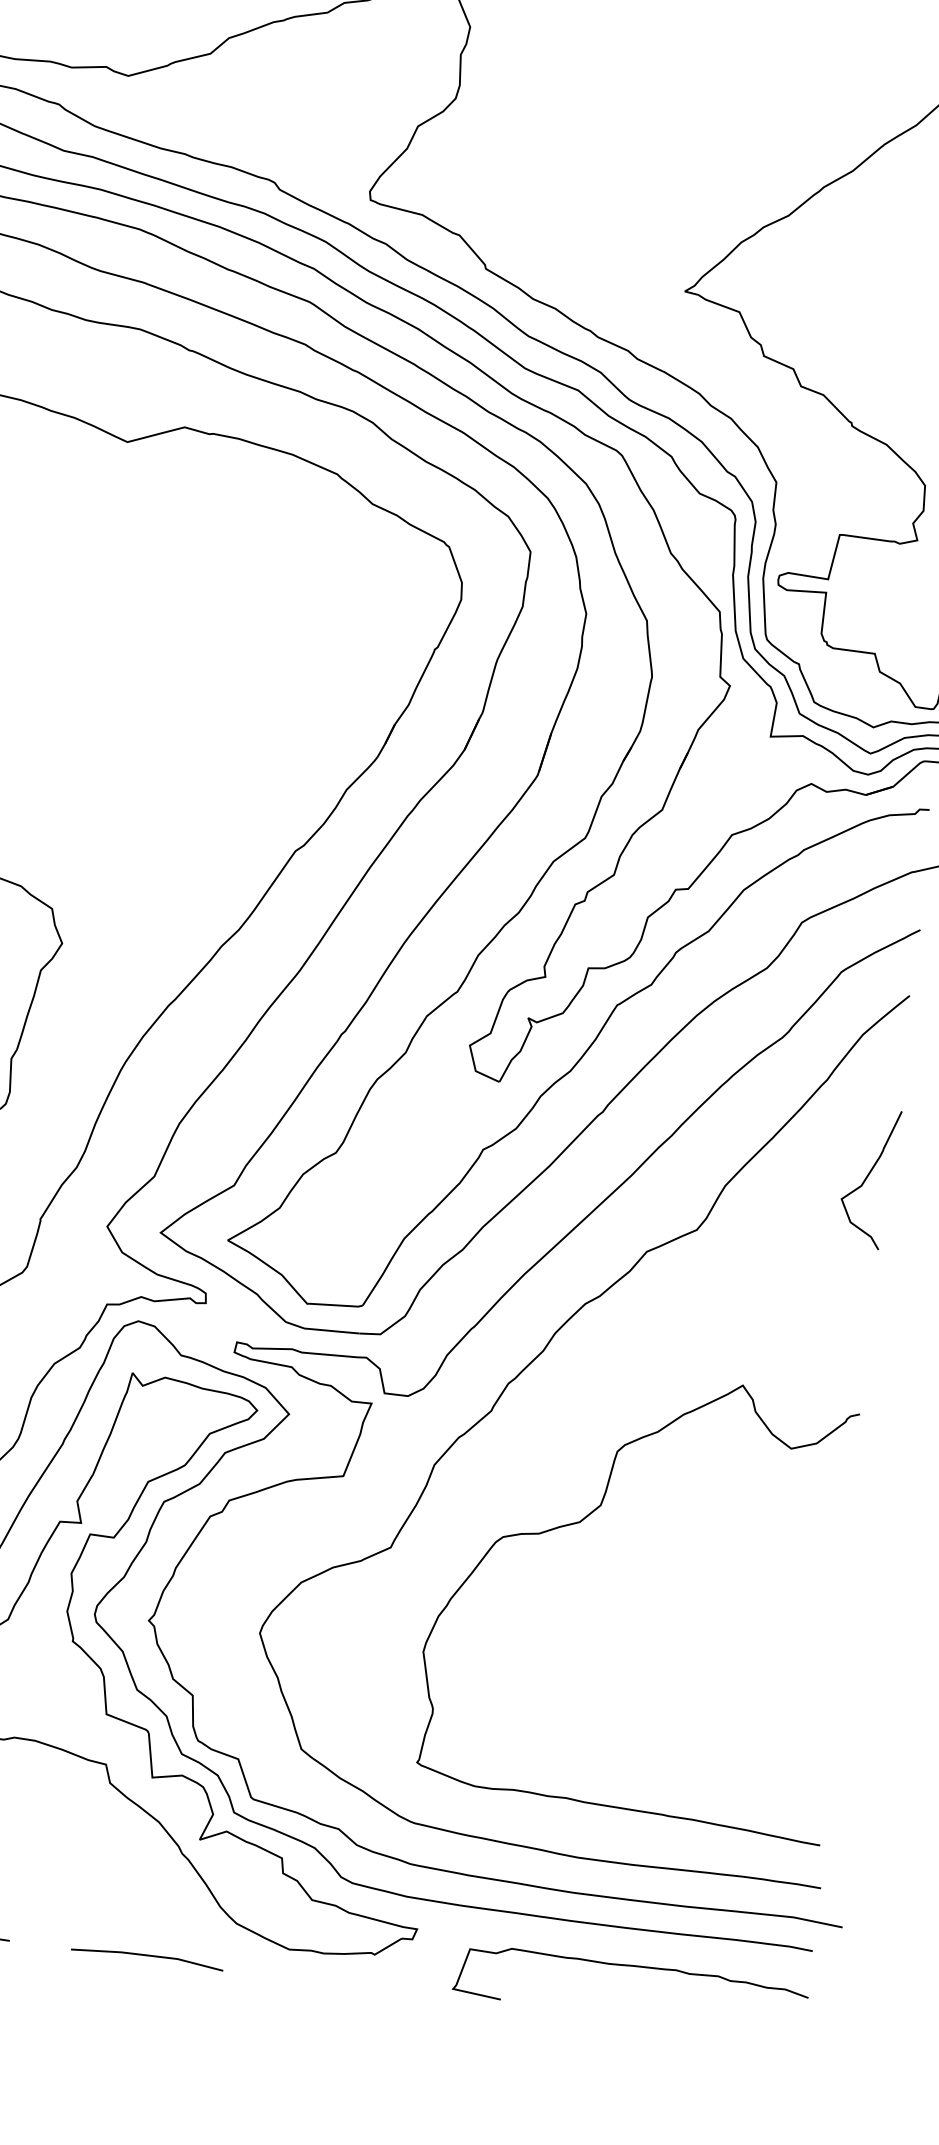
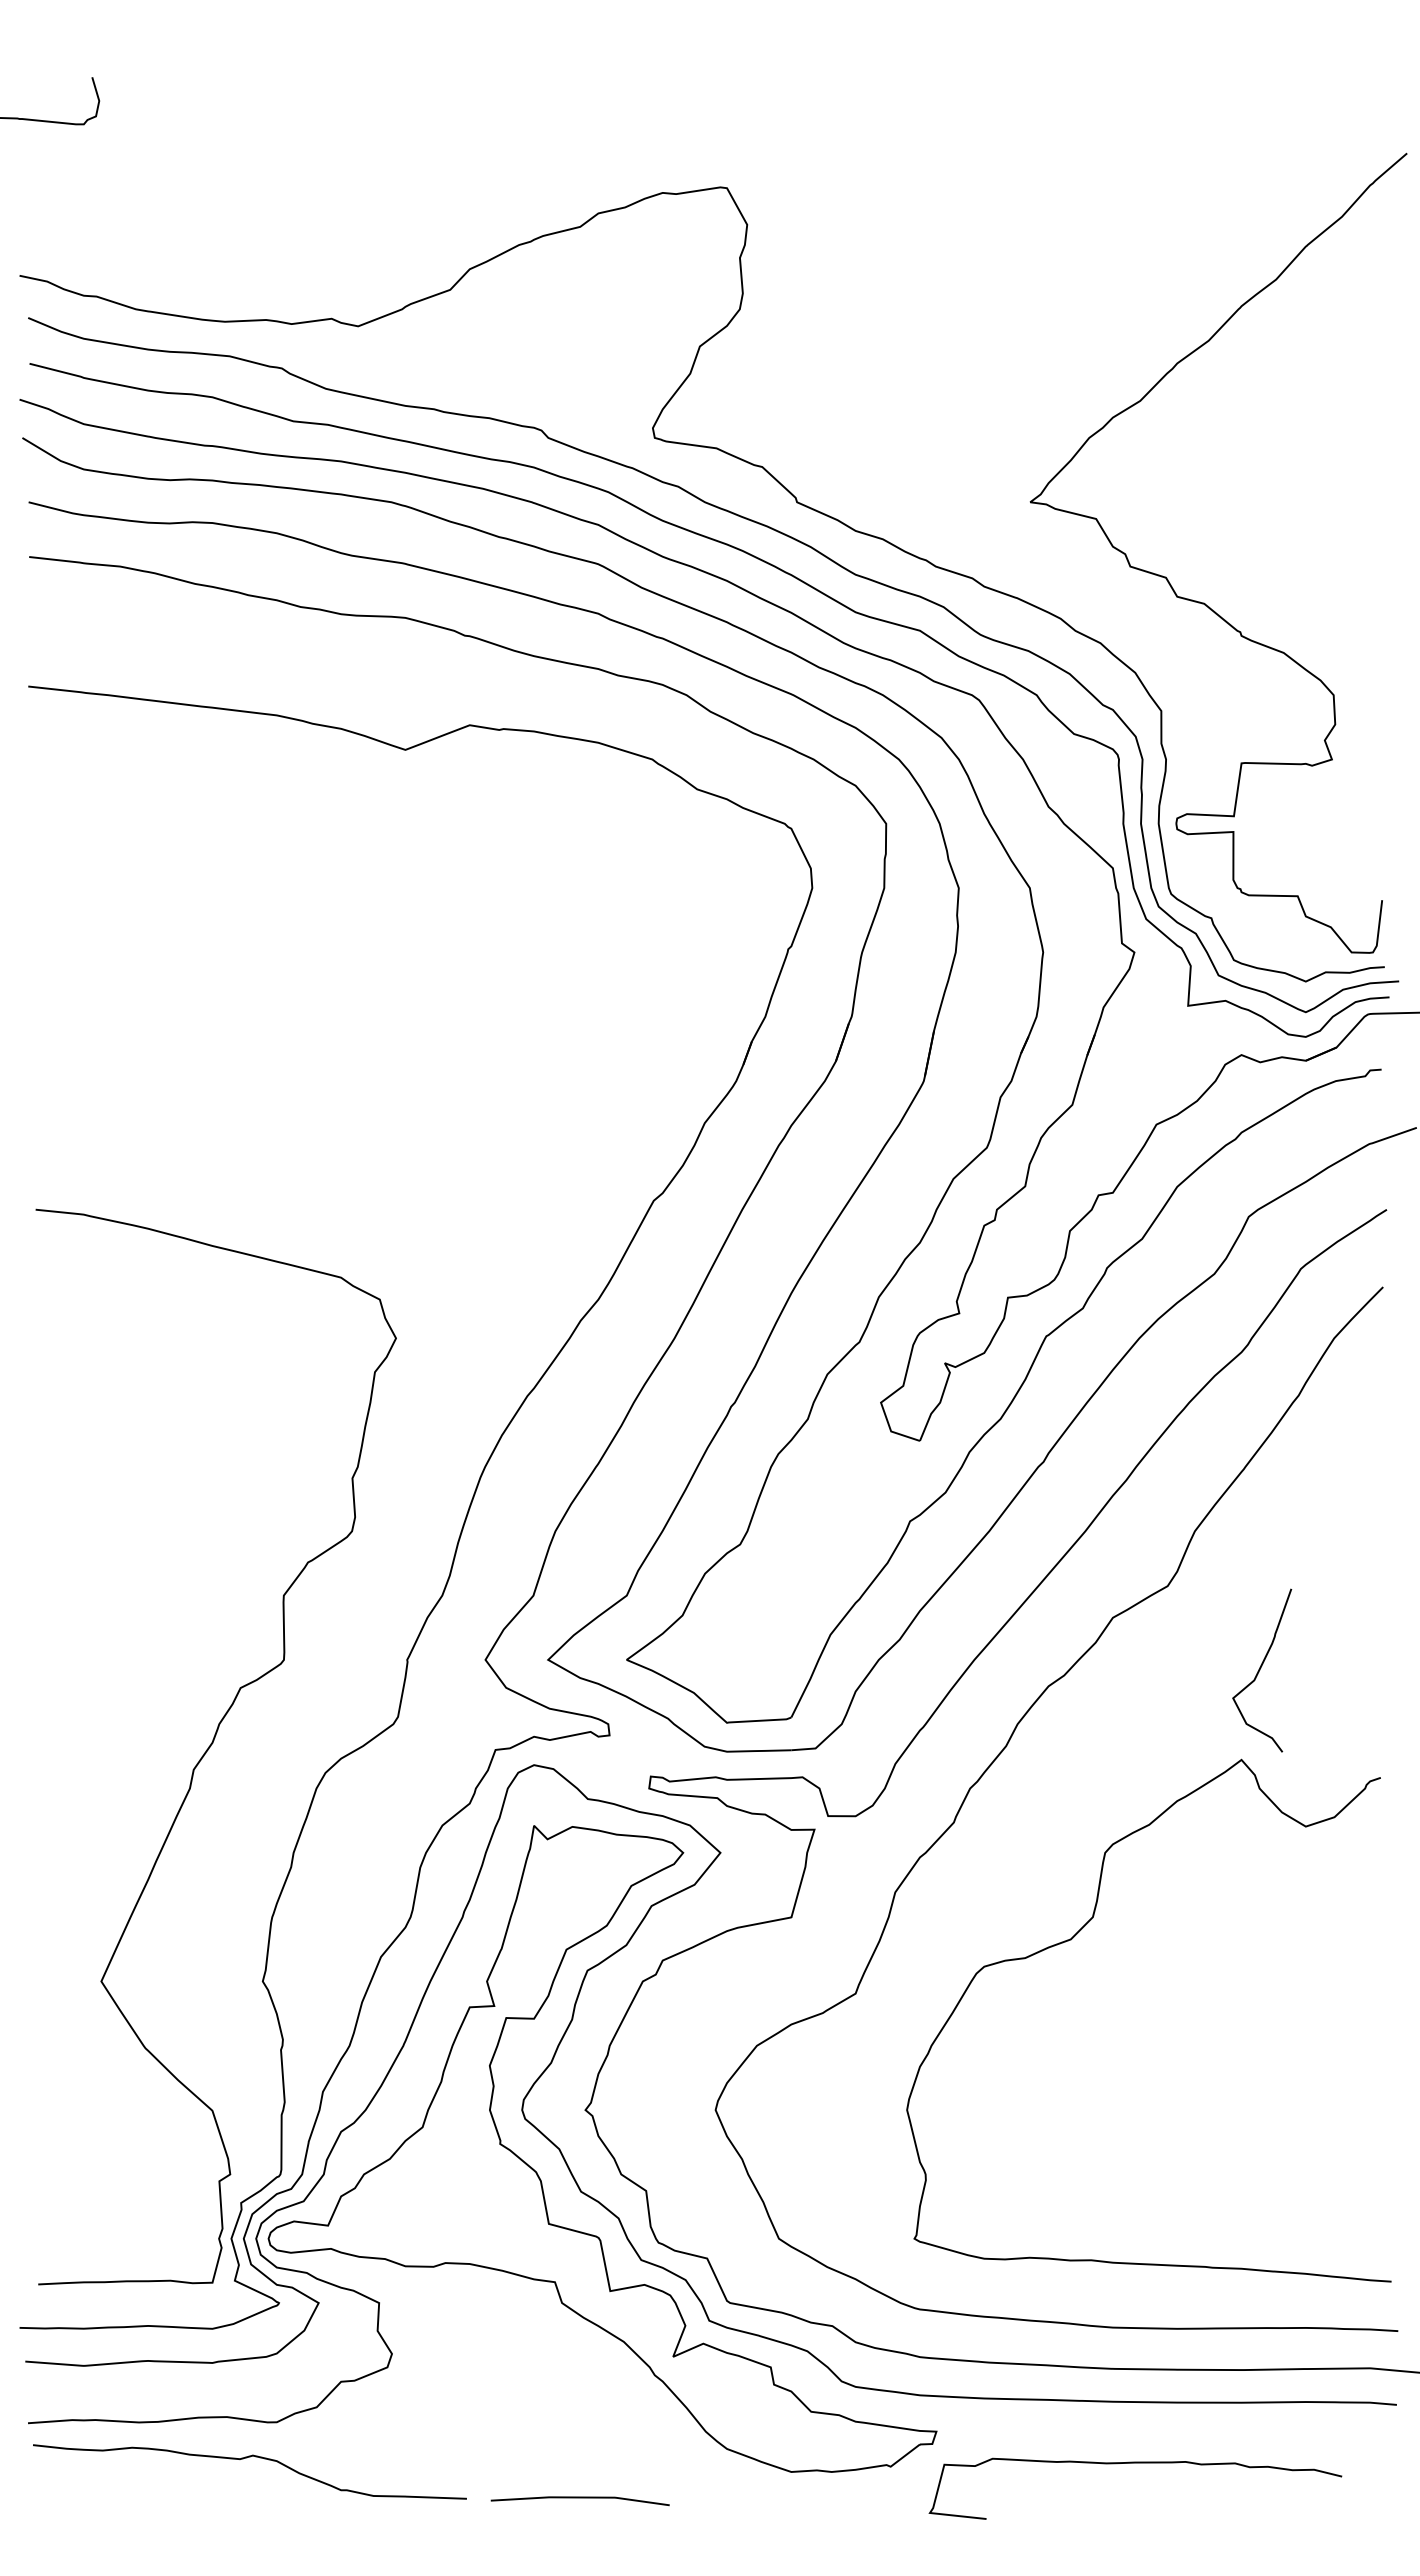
curve: (867, 1178) -> (1260, 1670), moved
curve: (146, 1956) -> (579, 2498), moved
curve: (633, 1966) -> (1135, 2463), moved

